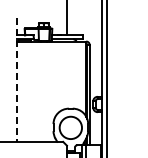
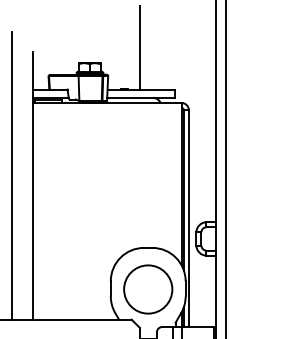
line: (7, 74) -> (11, 174), added
line: (17, 80) -> (33, 187), dashed -> solid

